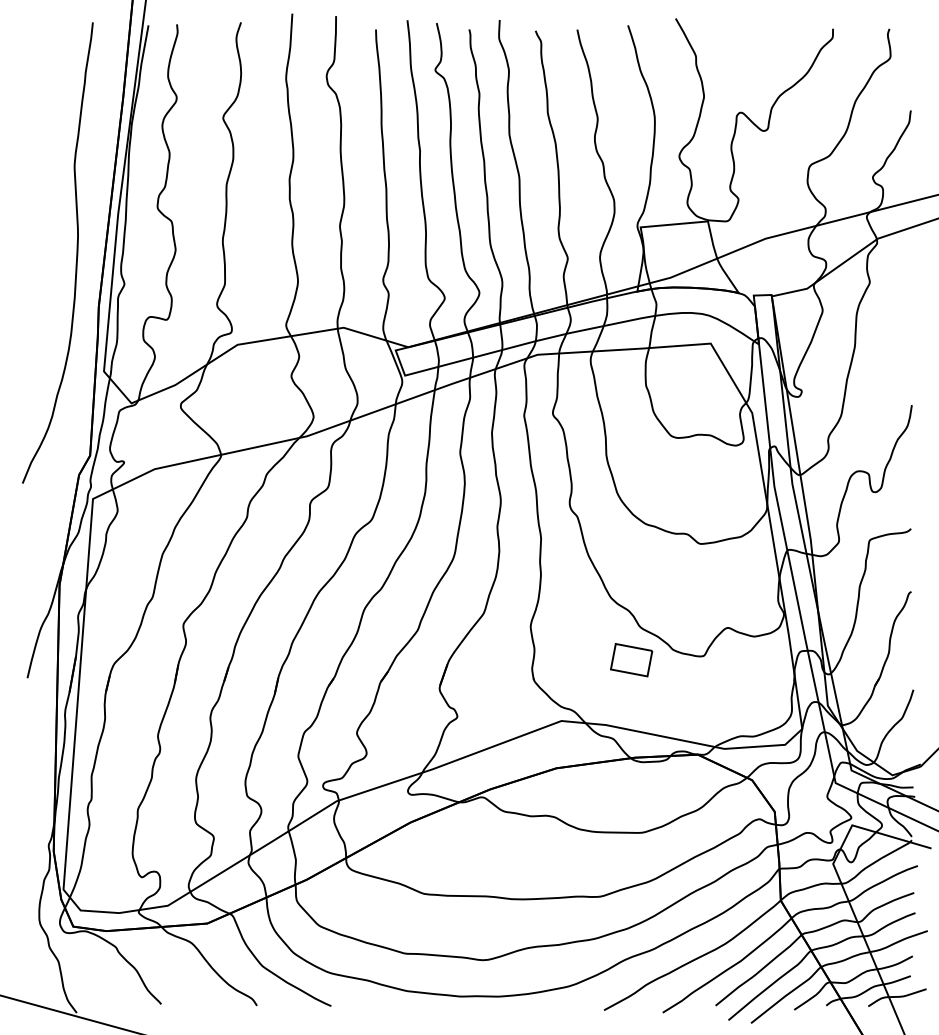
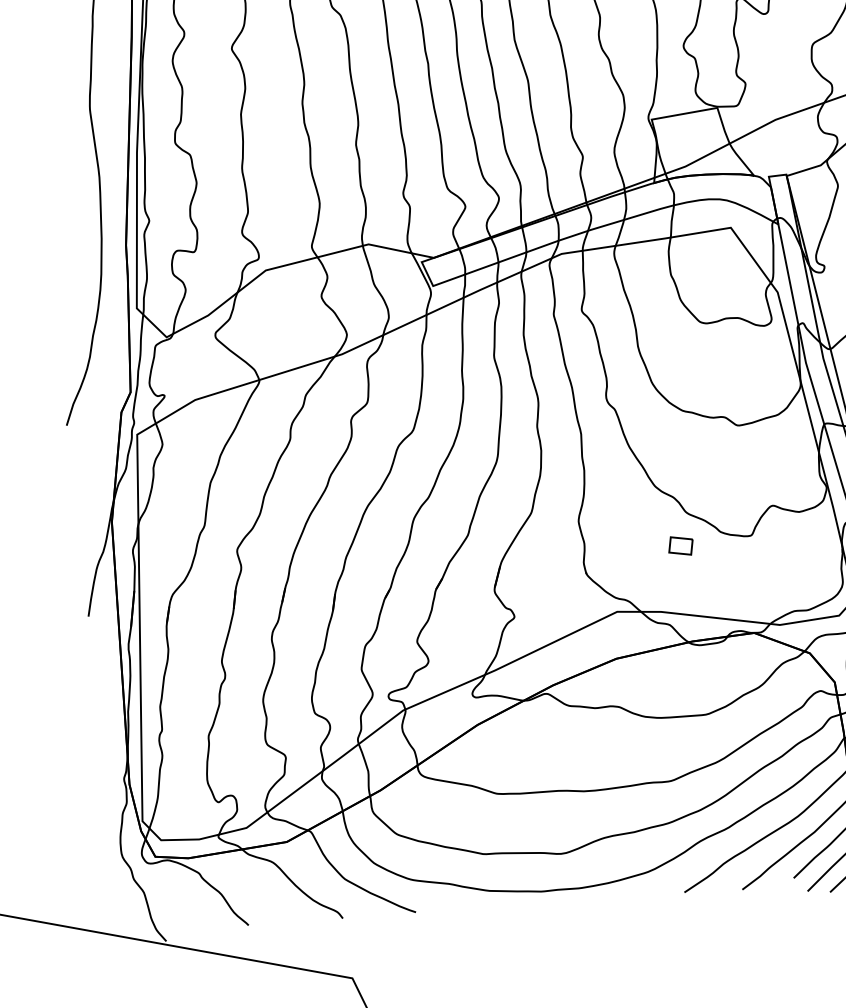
part: (631, 660) -> (680, 546), size x0.6

